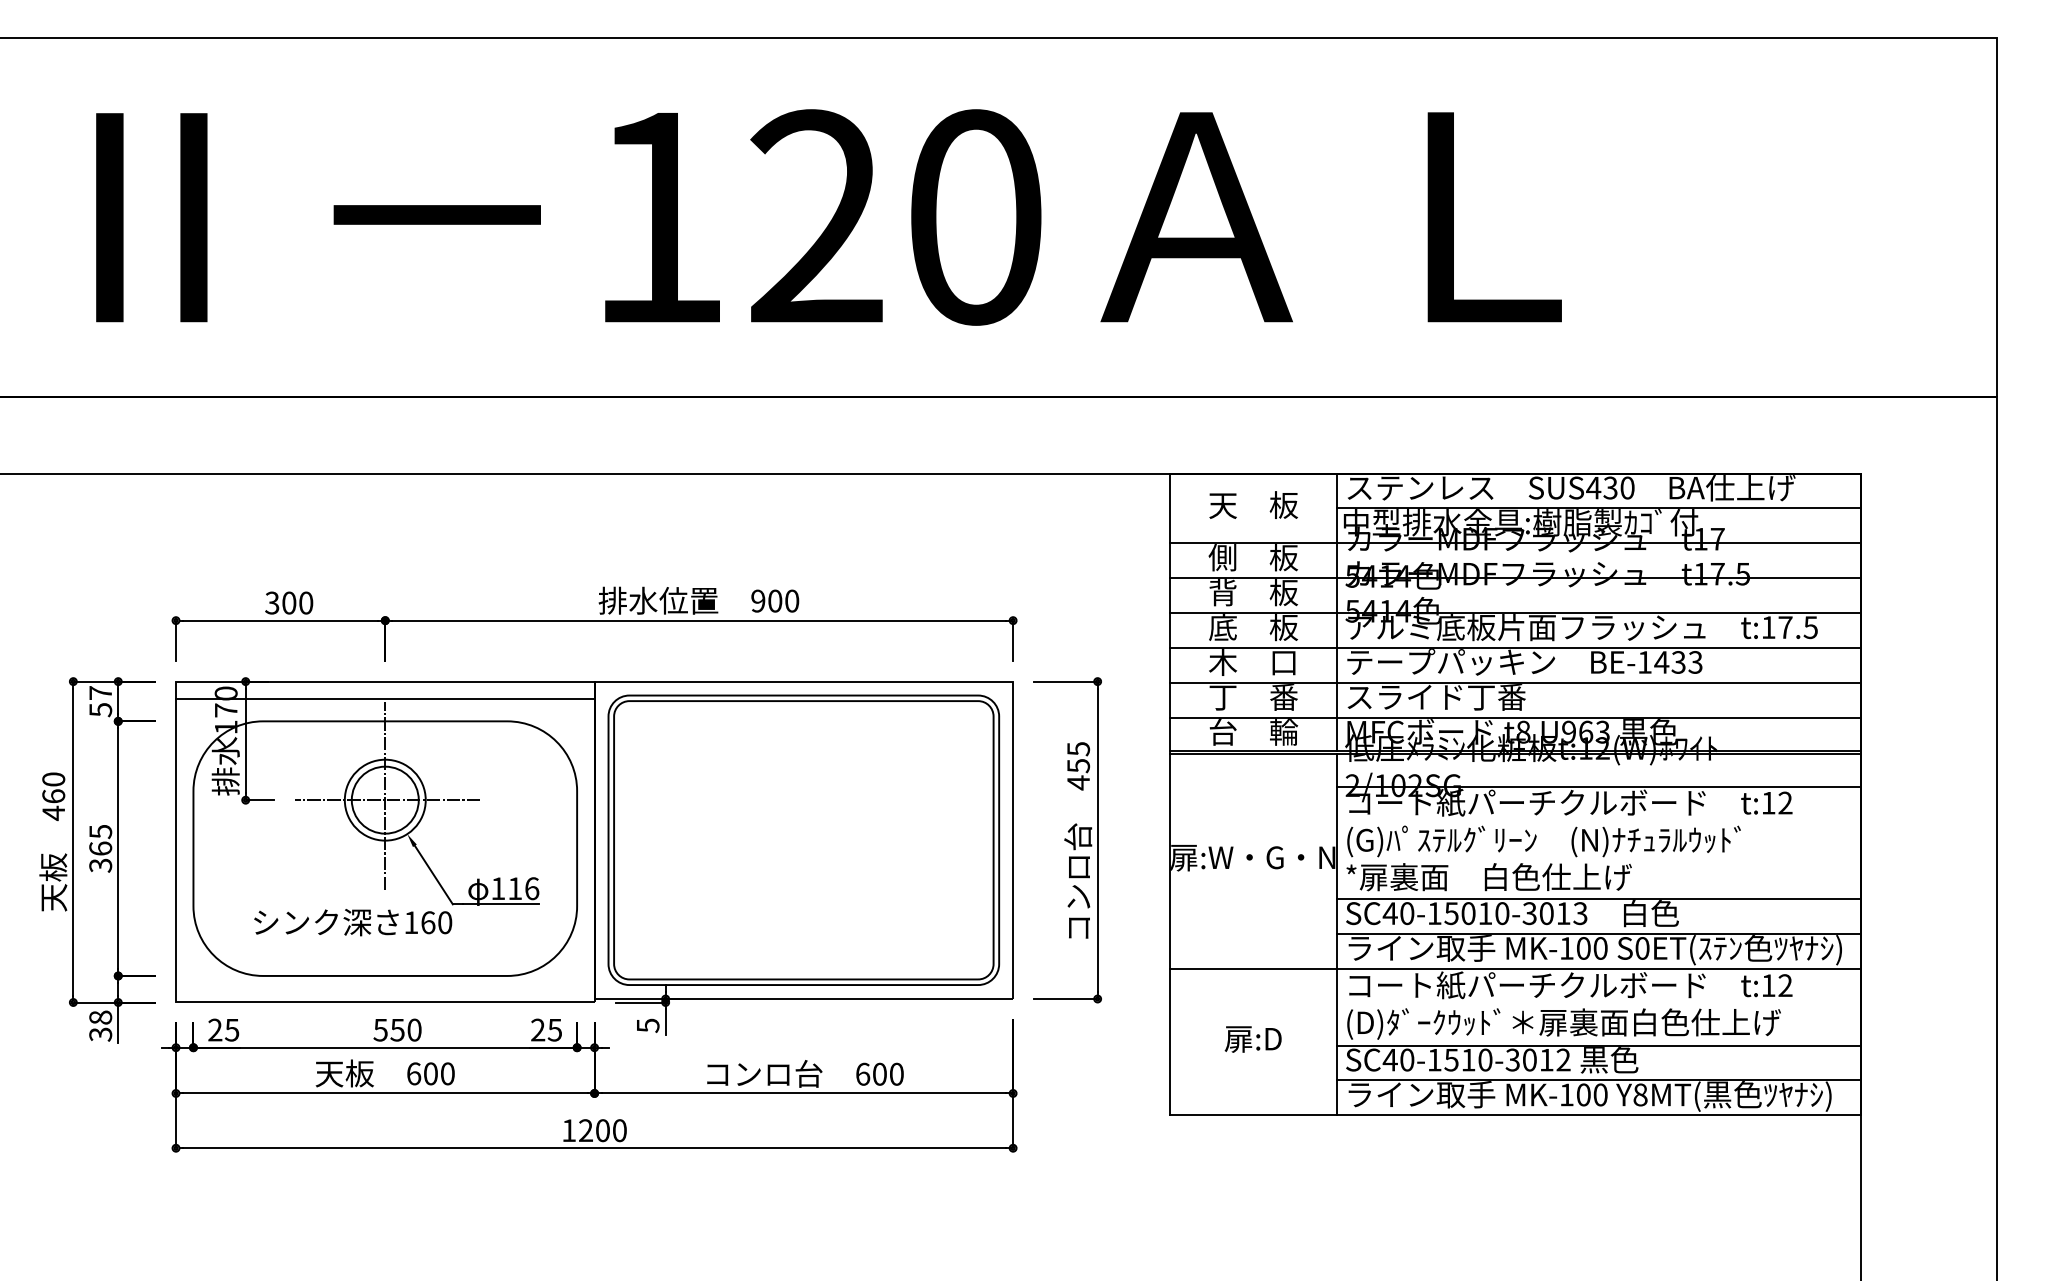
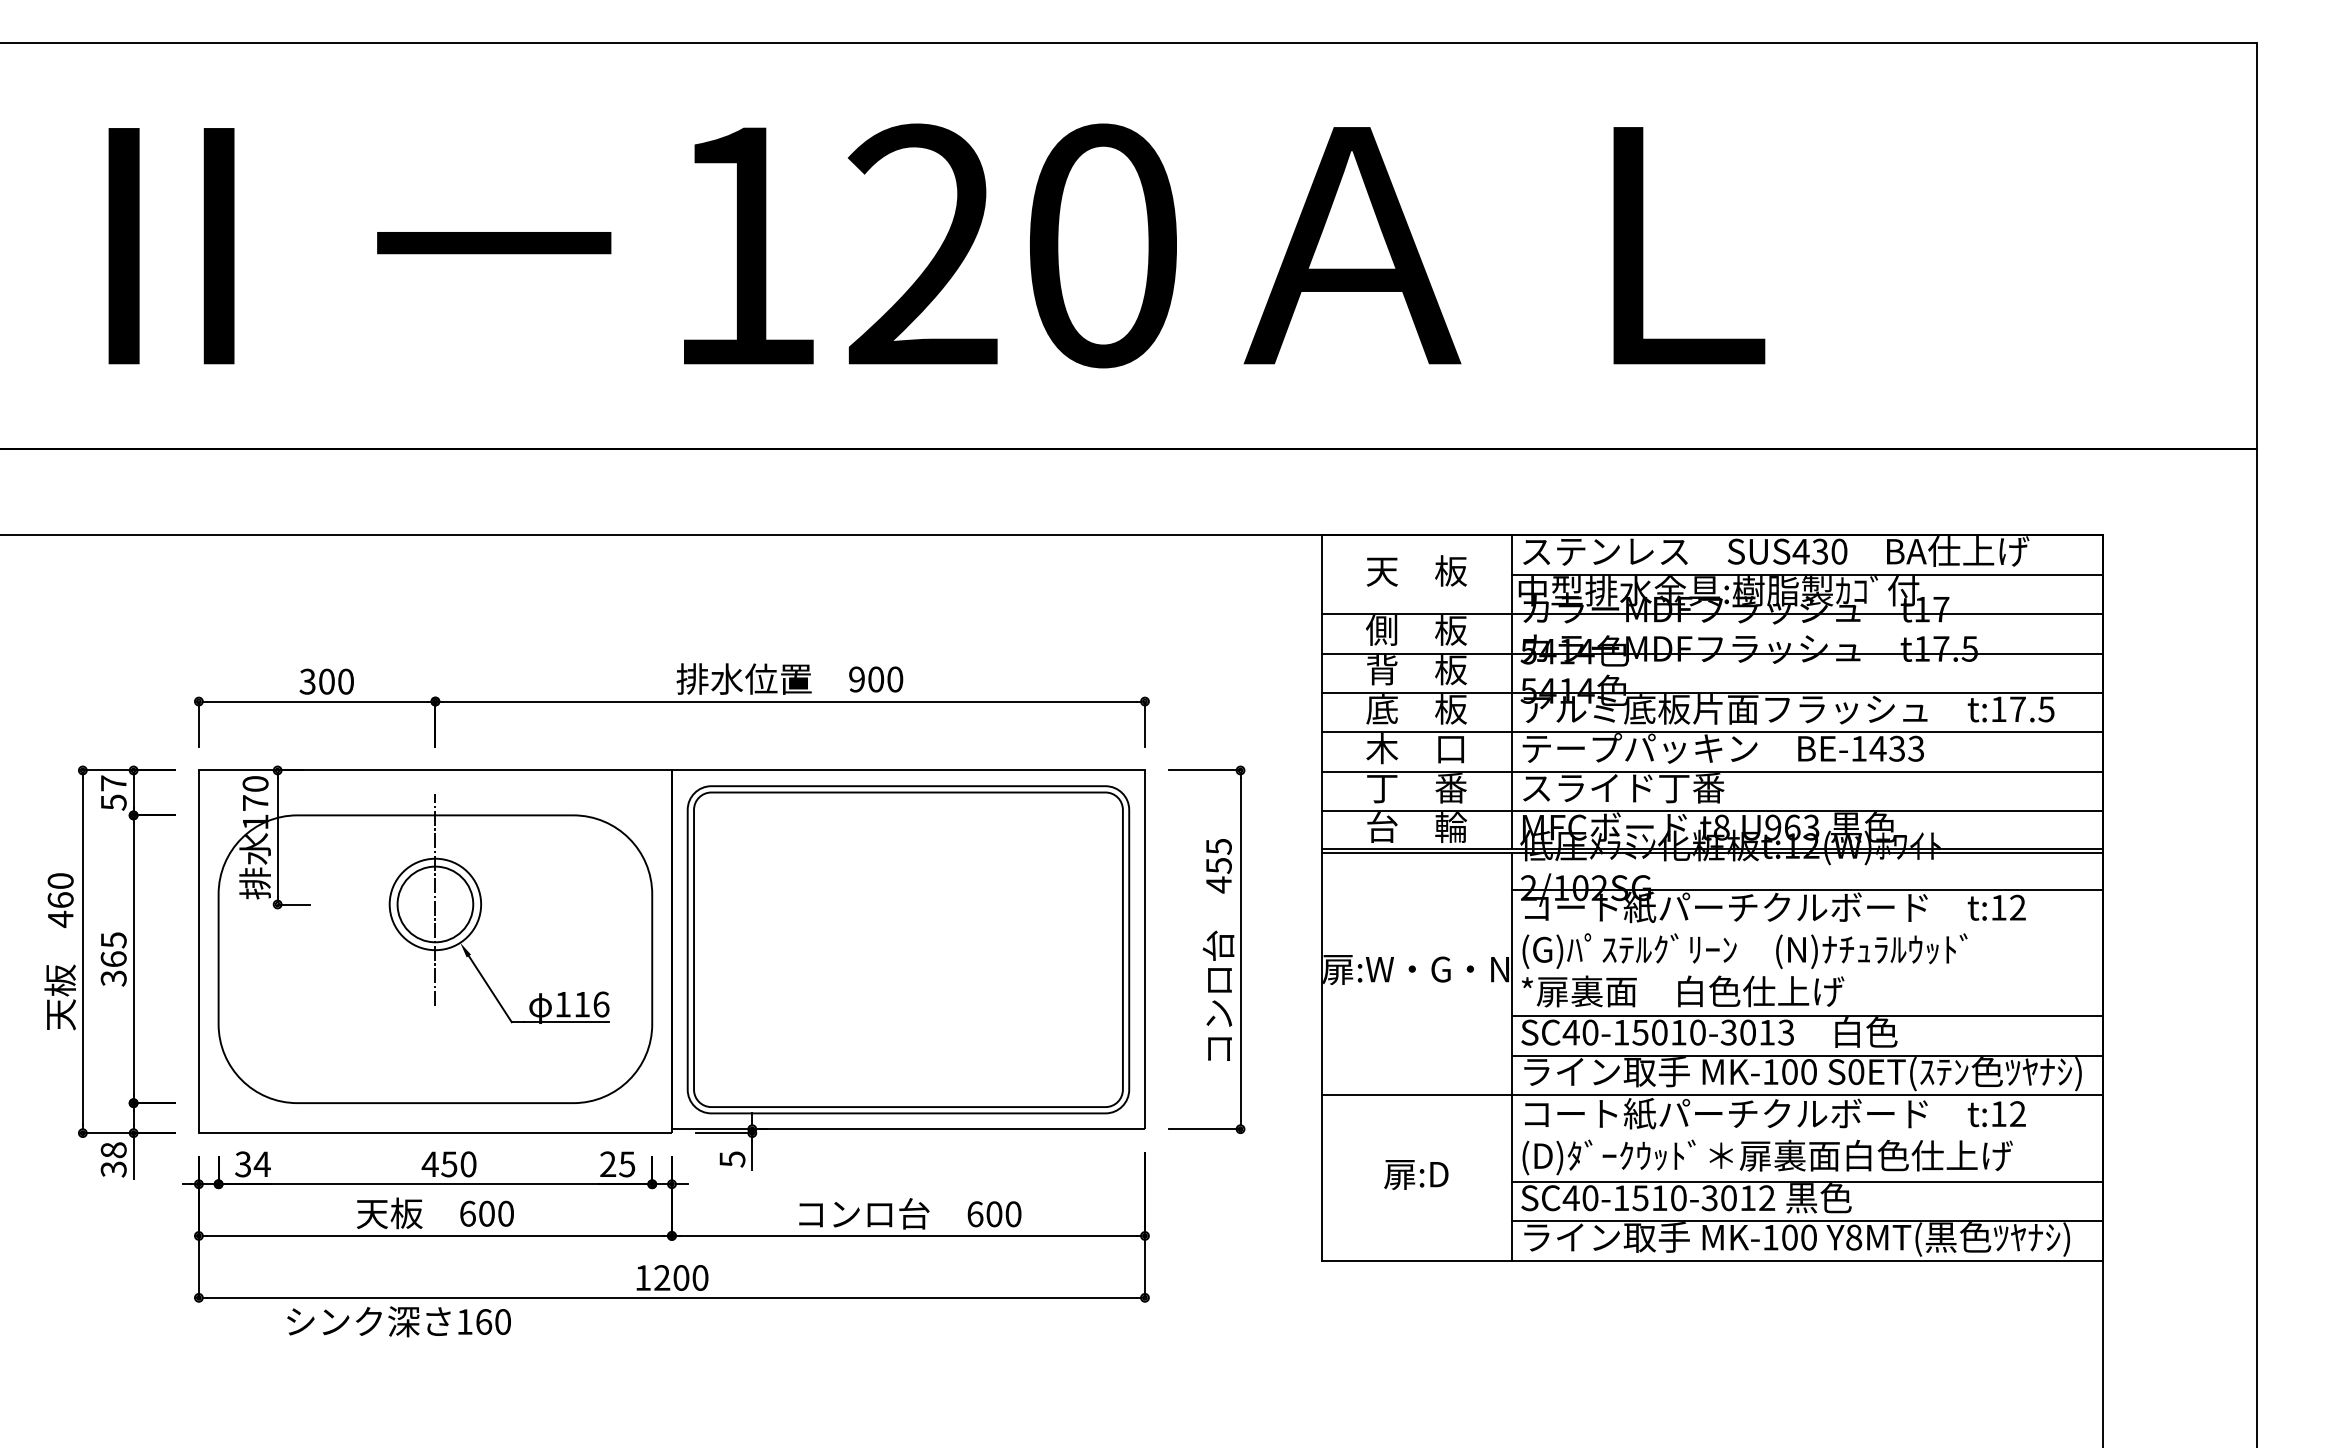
line: (384, 699) -> (434, 790), removed
line: (387, 800) -> (437, 904), removed
text: (352, 922) -> (398, 1321), moved
text: (223, 1030) -> (252, 1164), 25 -> 34
text: (380, 1030) -> (429, 1164), 550 -> 450

